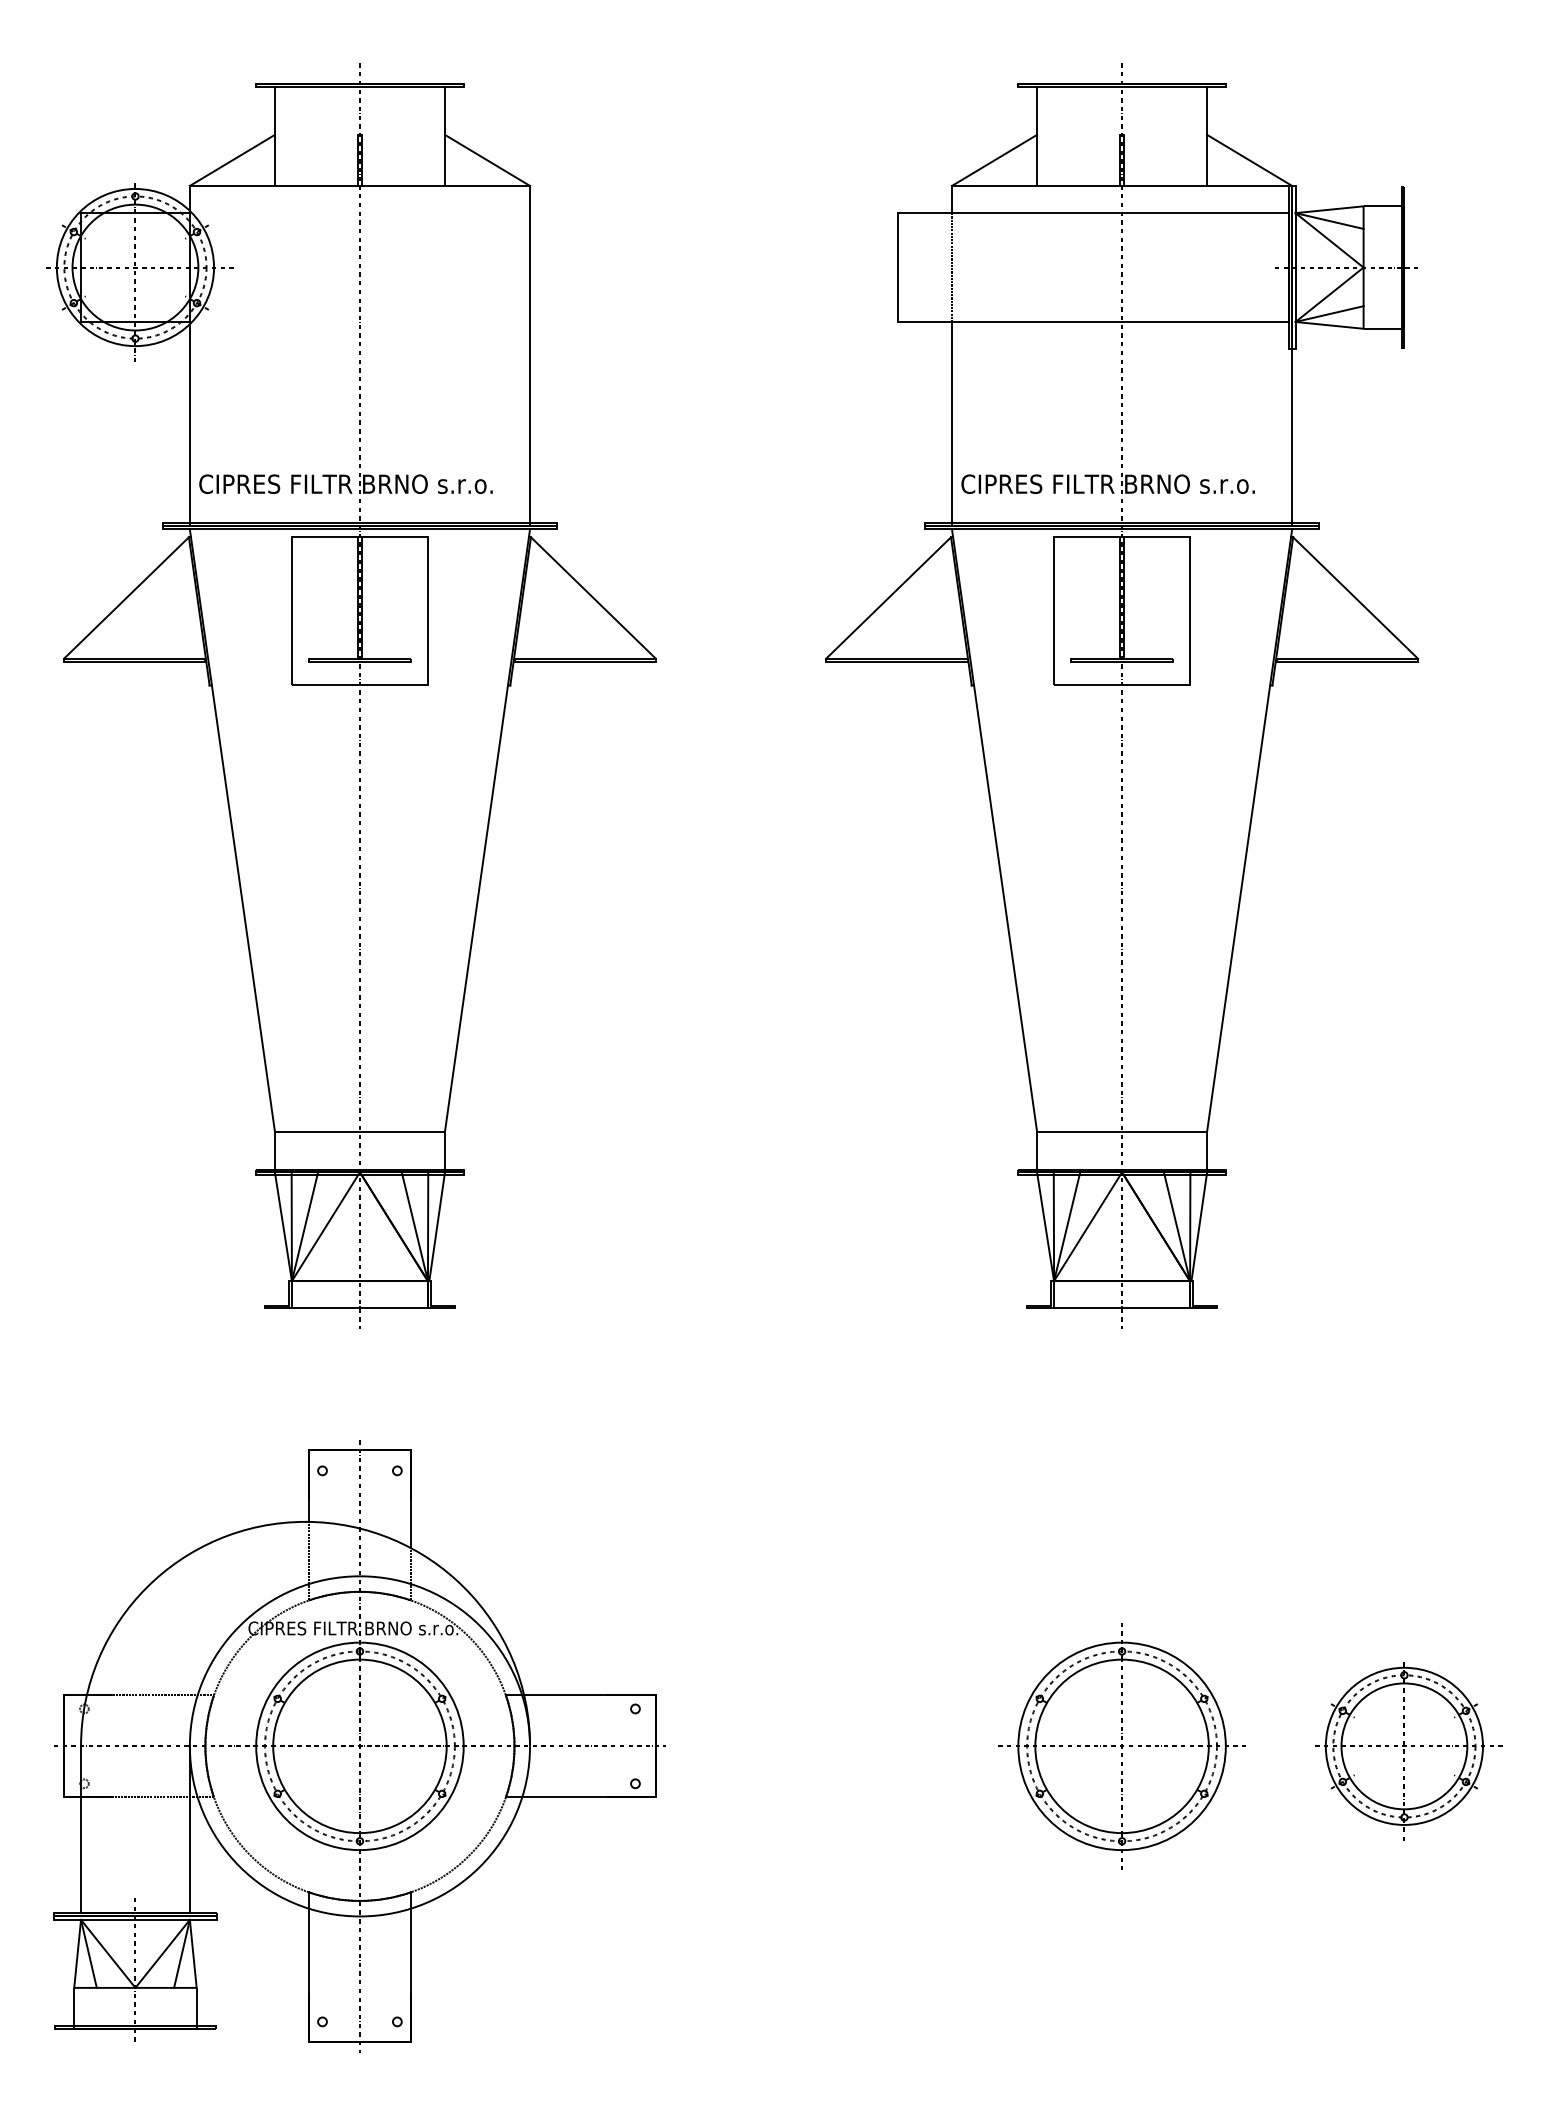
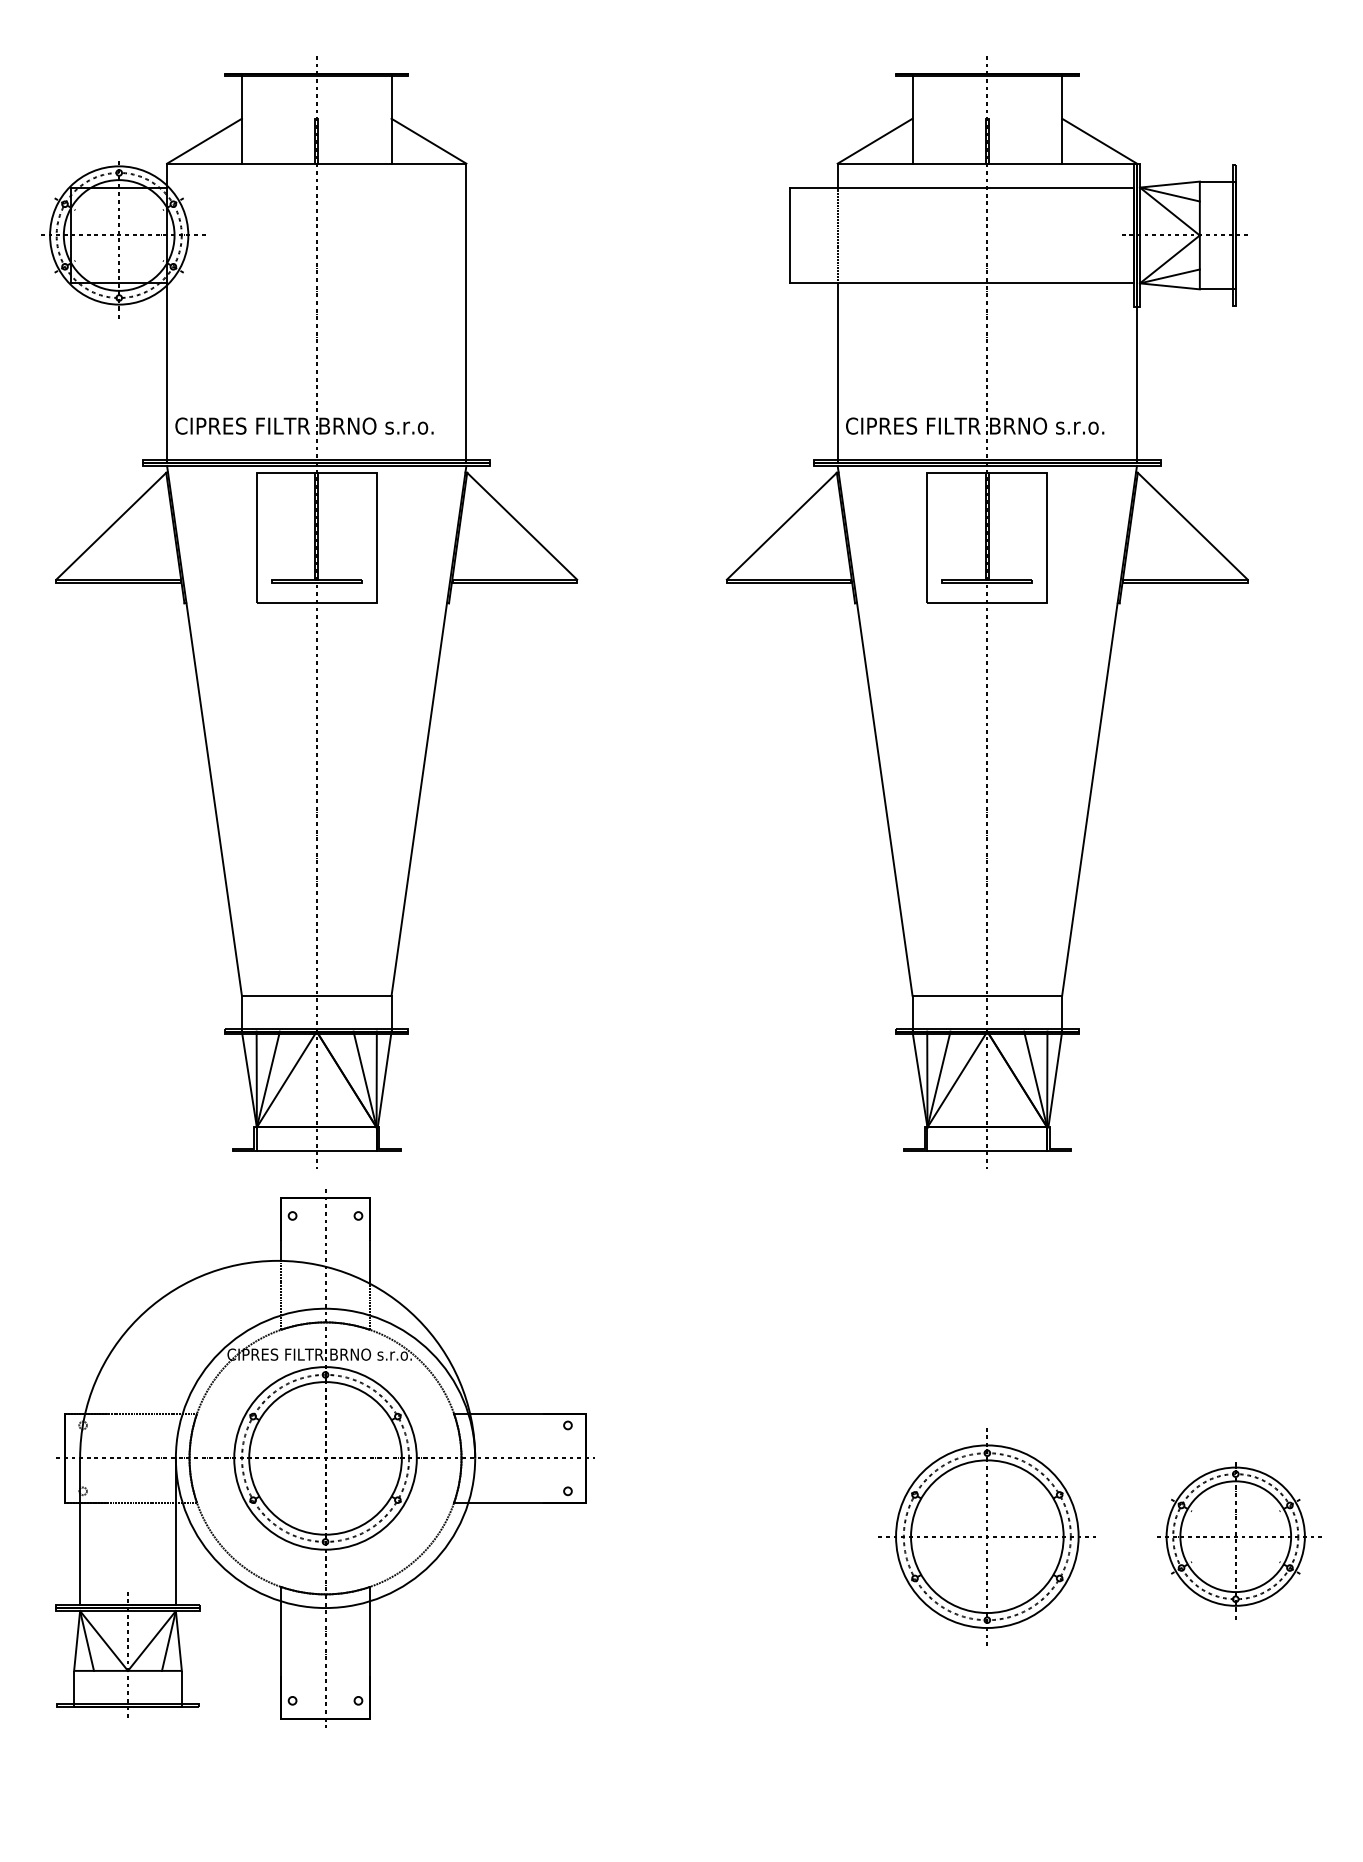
part: (359, 1746) -> (325, 1458), moved

